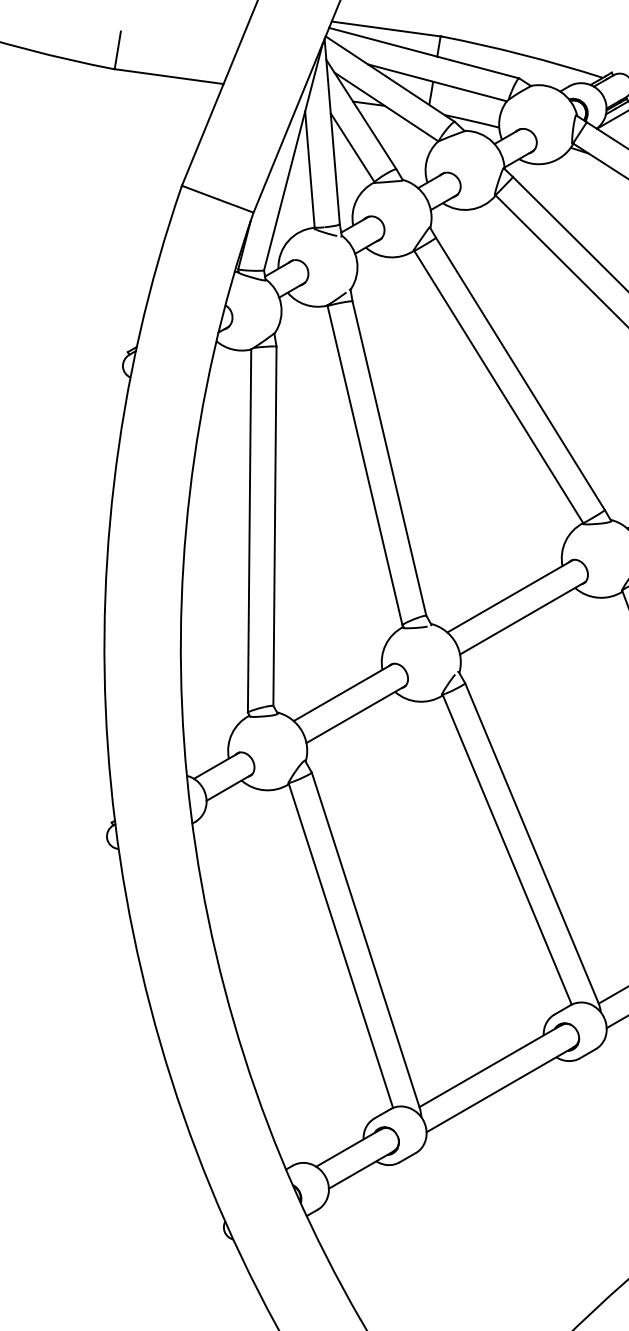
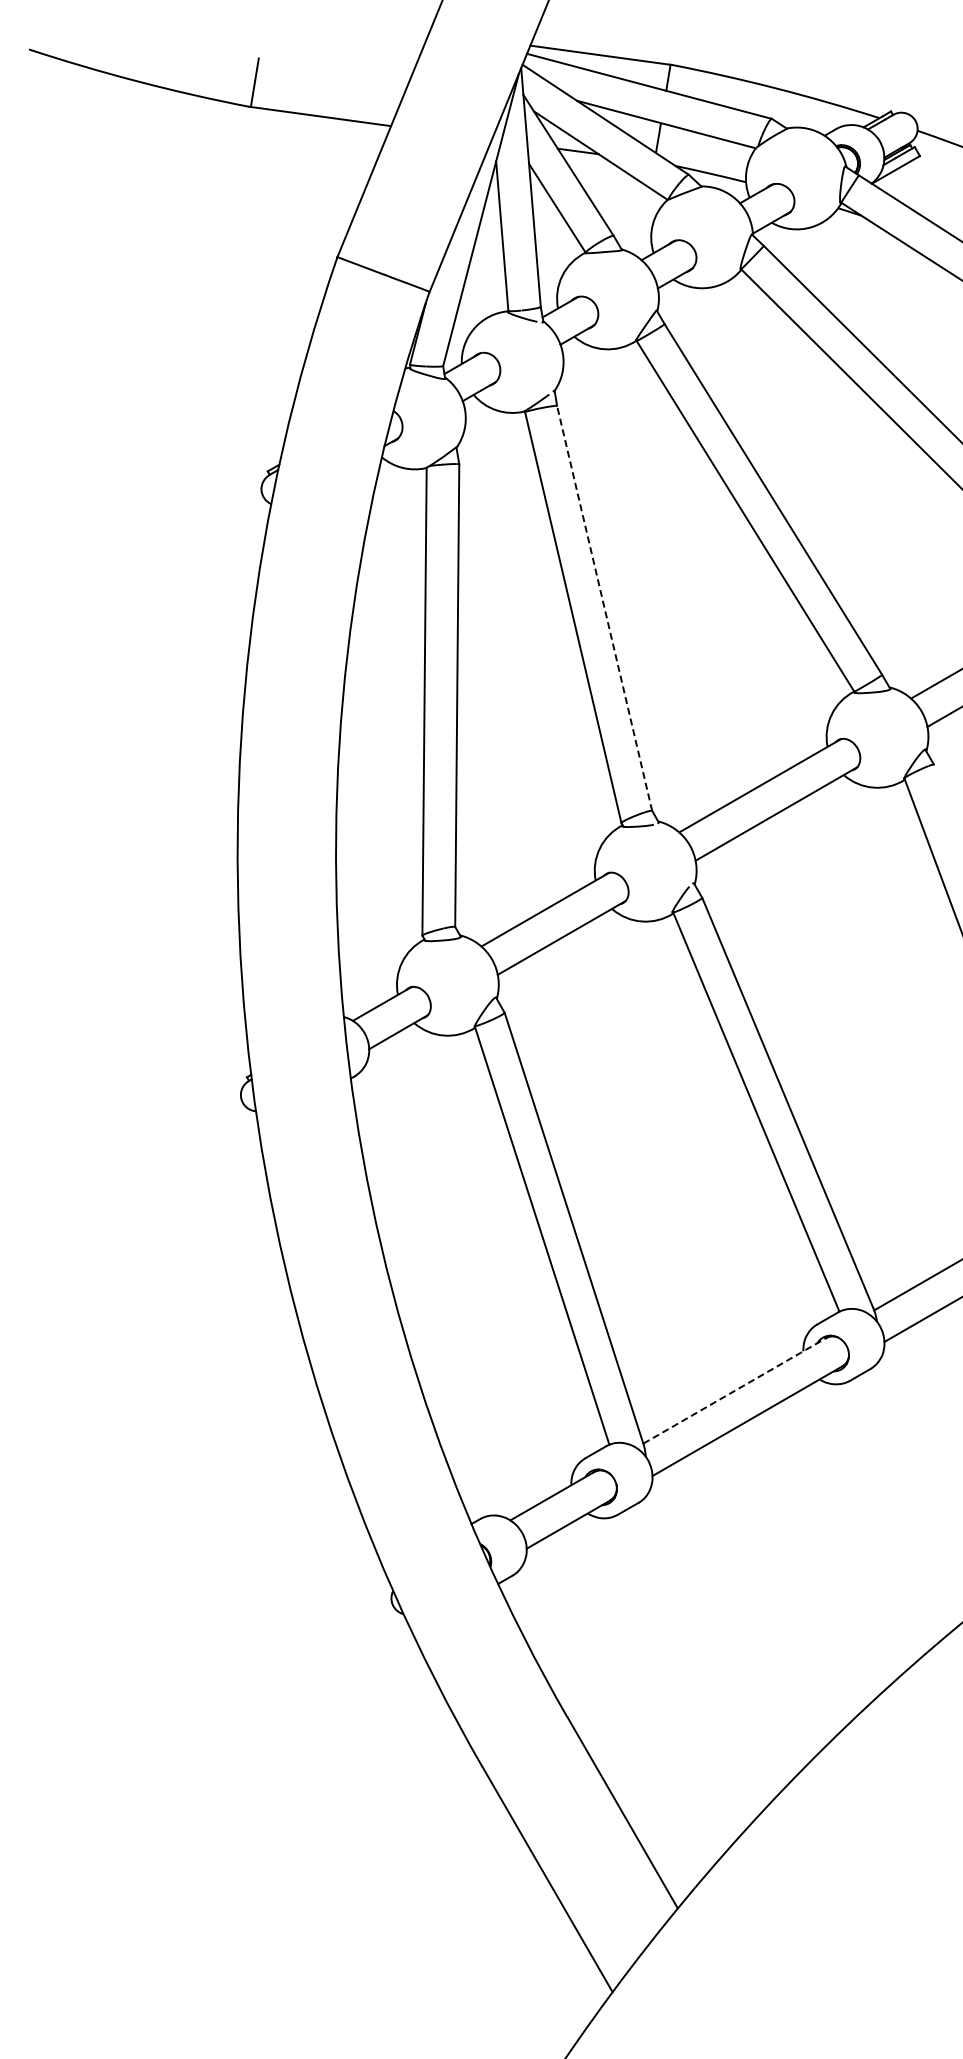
line: (389, 457) -> (604, 607), solid -> dashed
line: (491, 1065) -> (735, 1390), solid -> dashed

